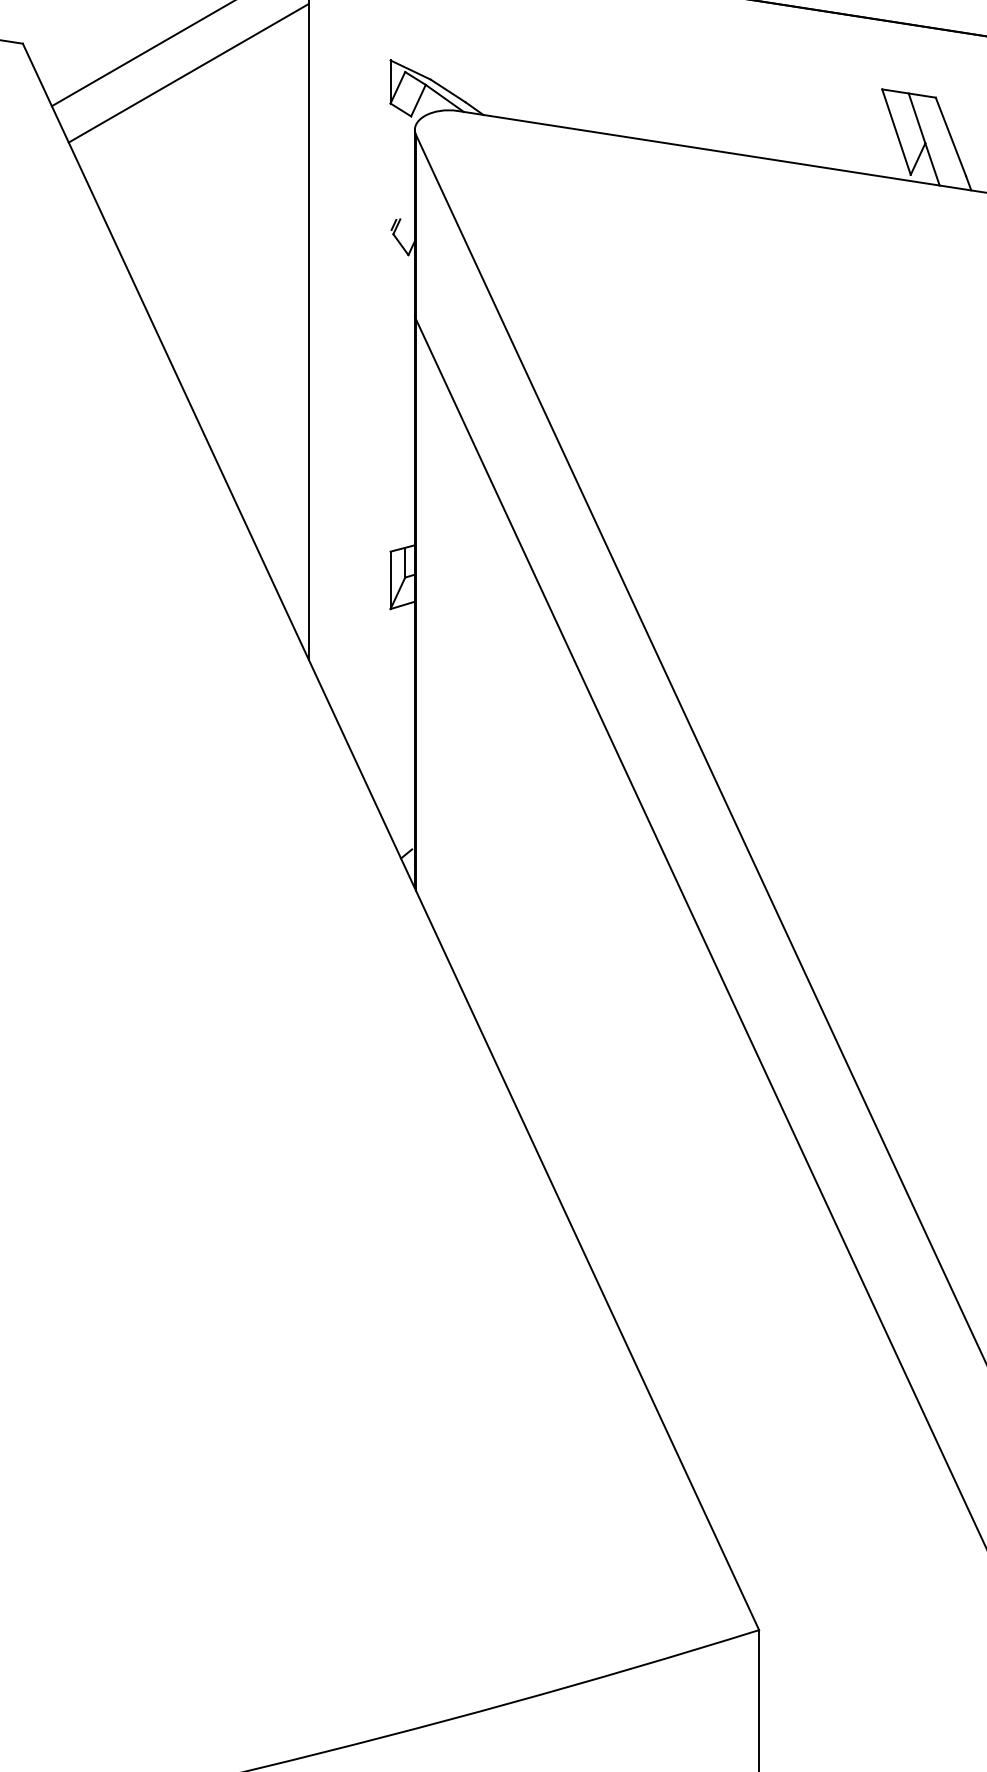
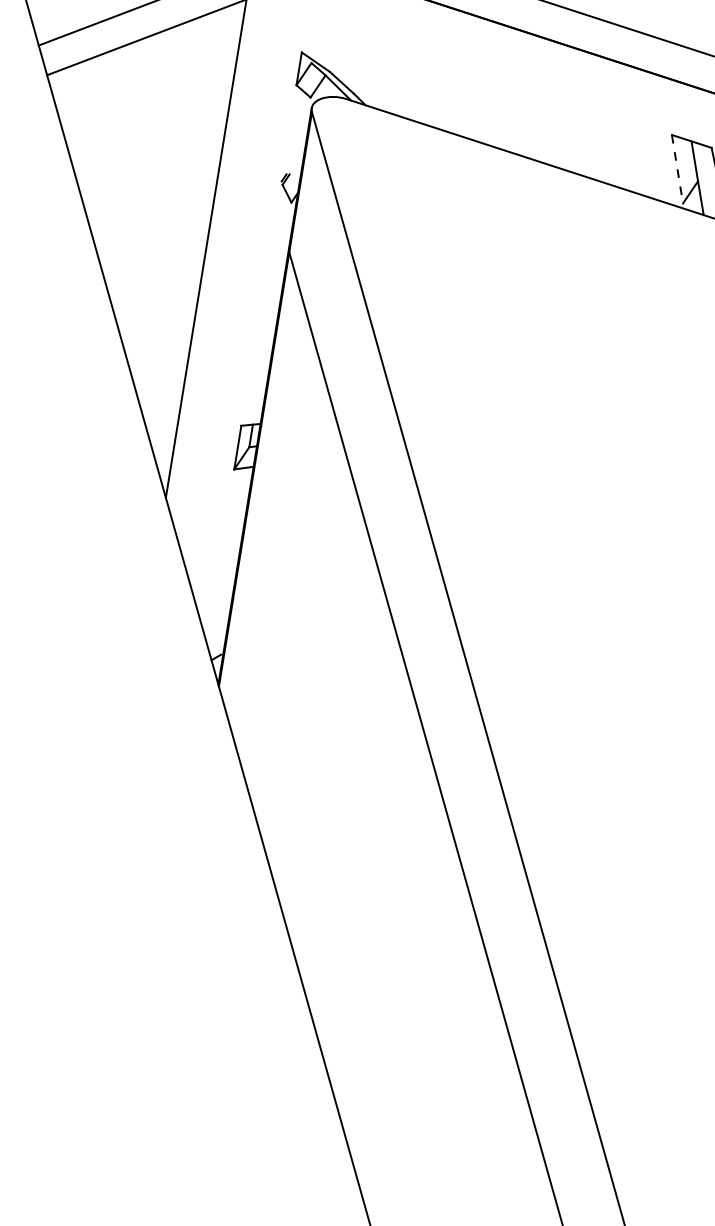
line: (896, 132) -> (677, 169), solid -> dashed

